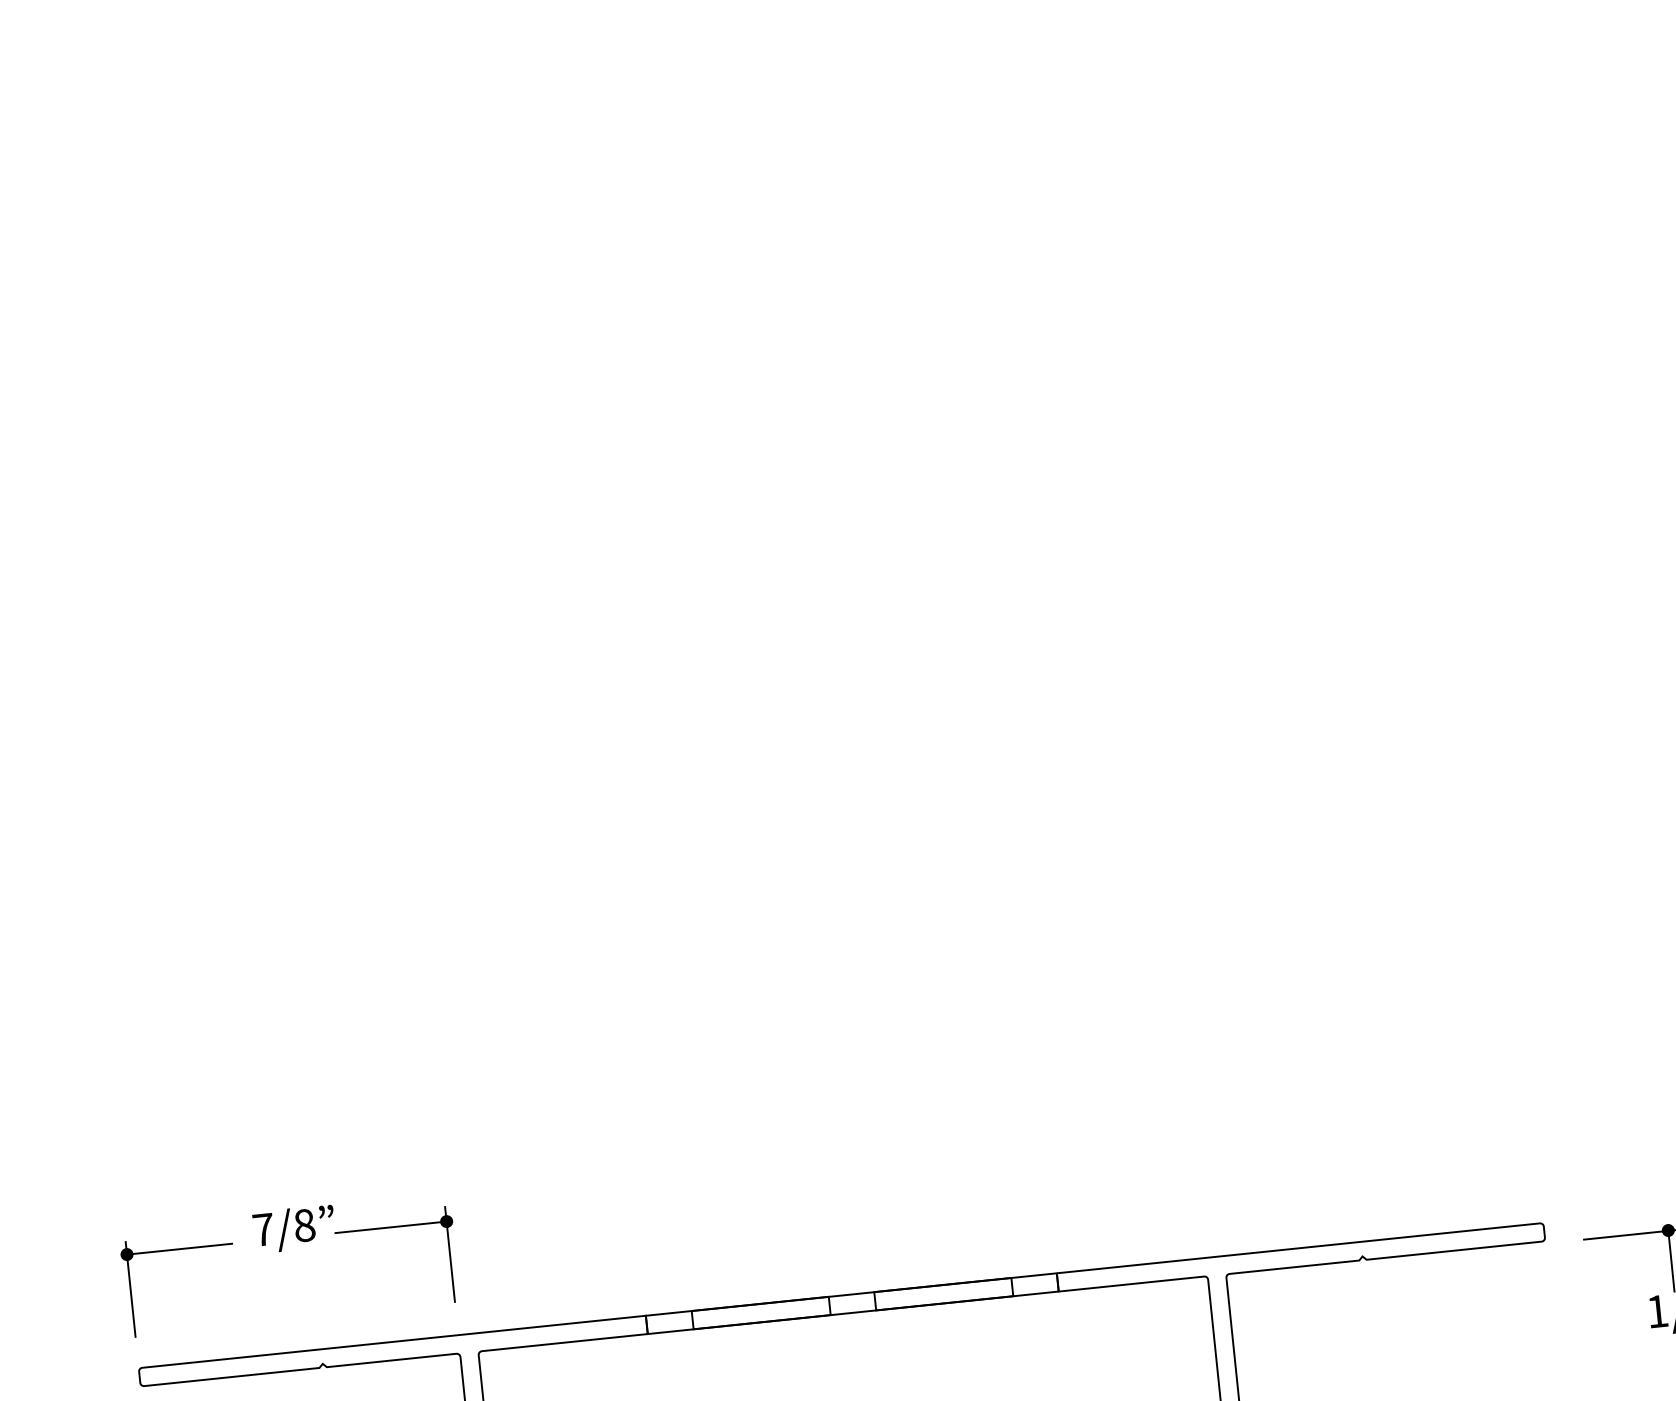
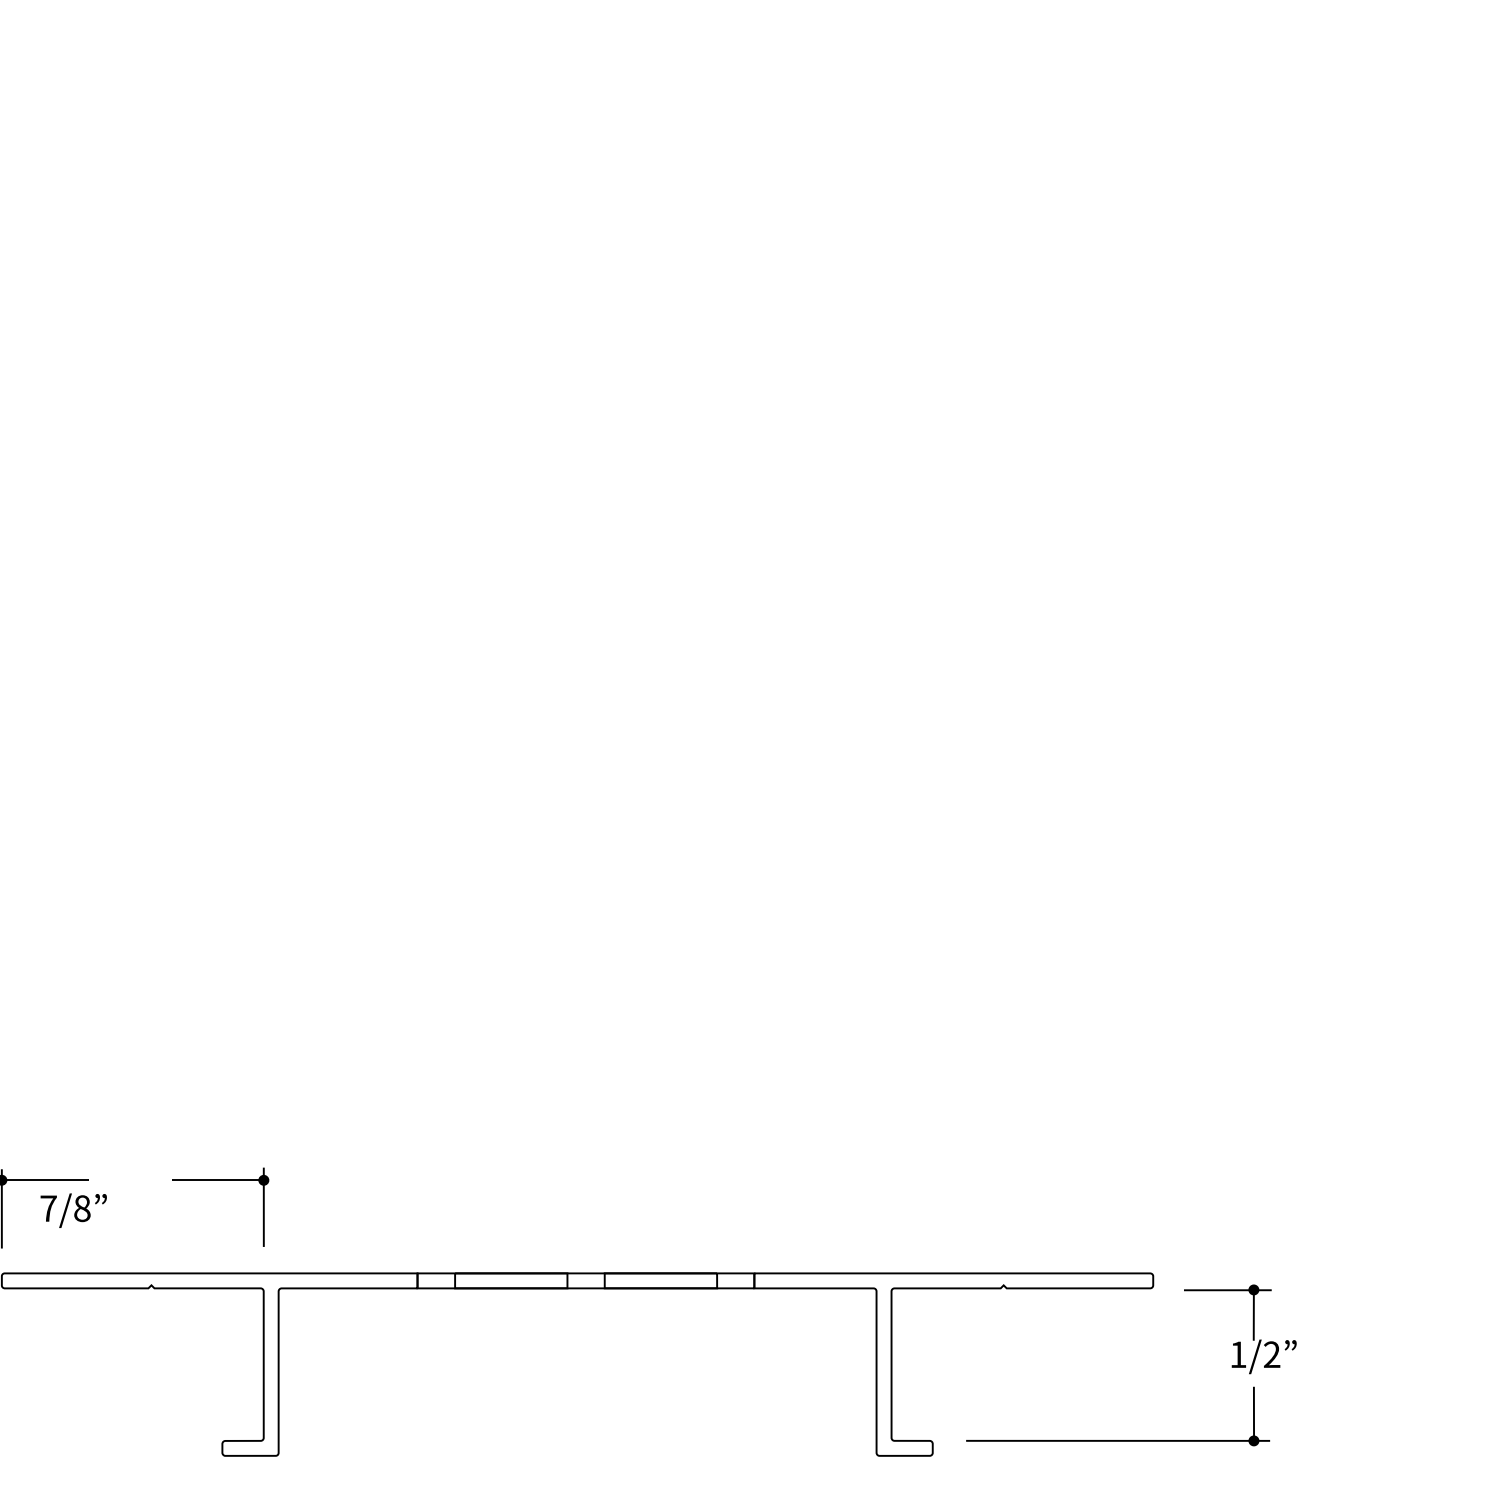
text: (294, 1228) -> (73, 1210), moved

